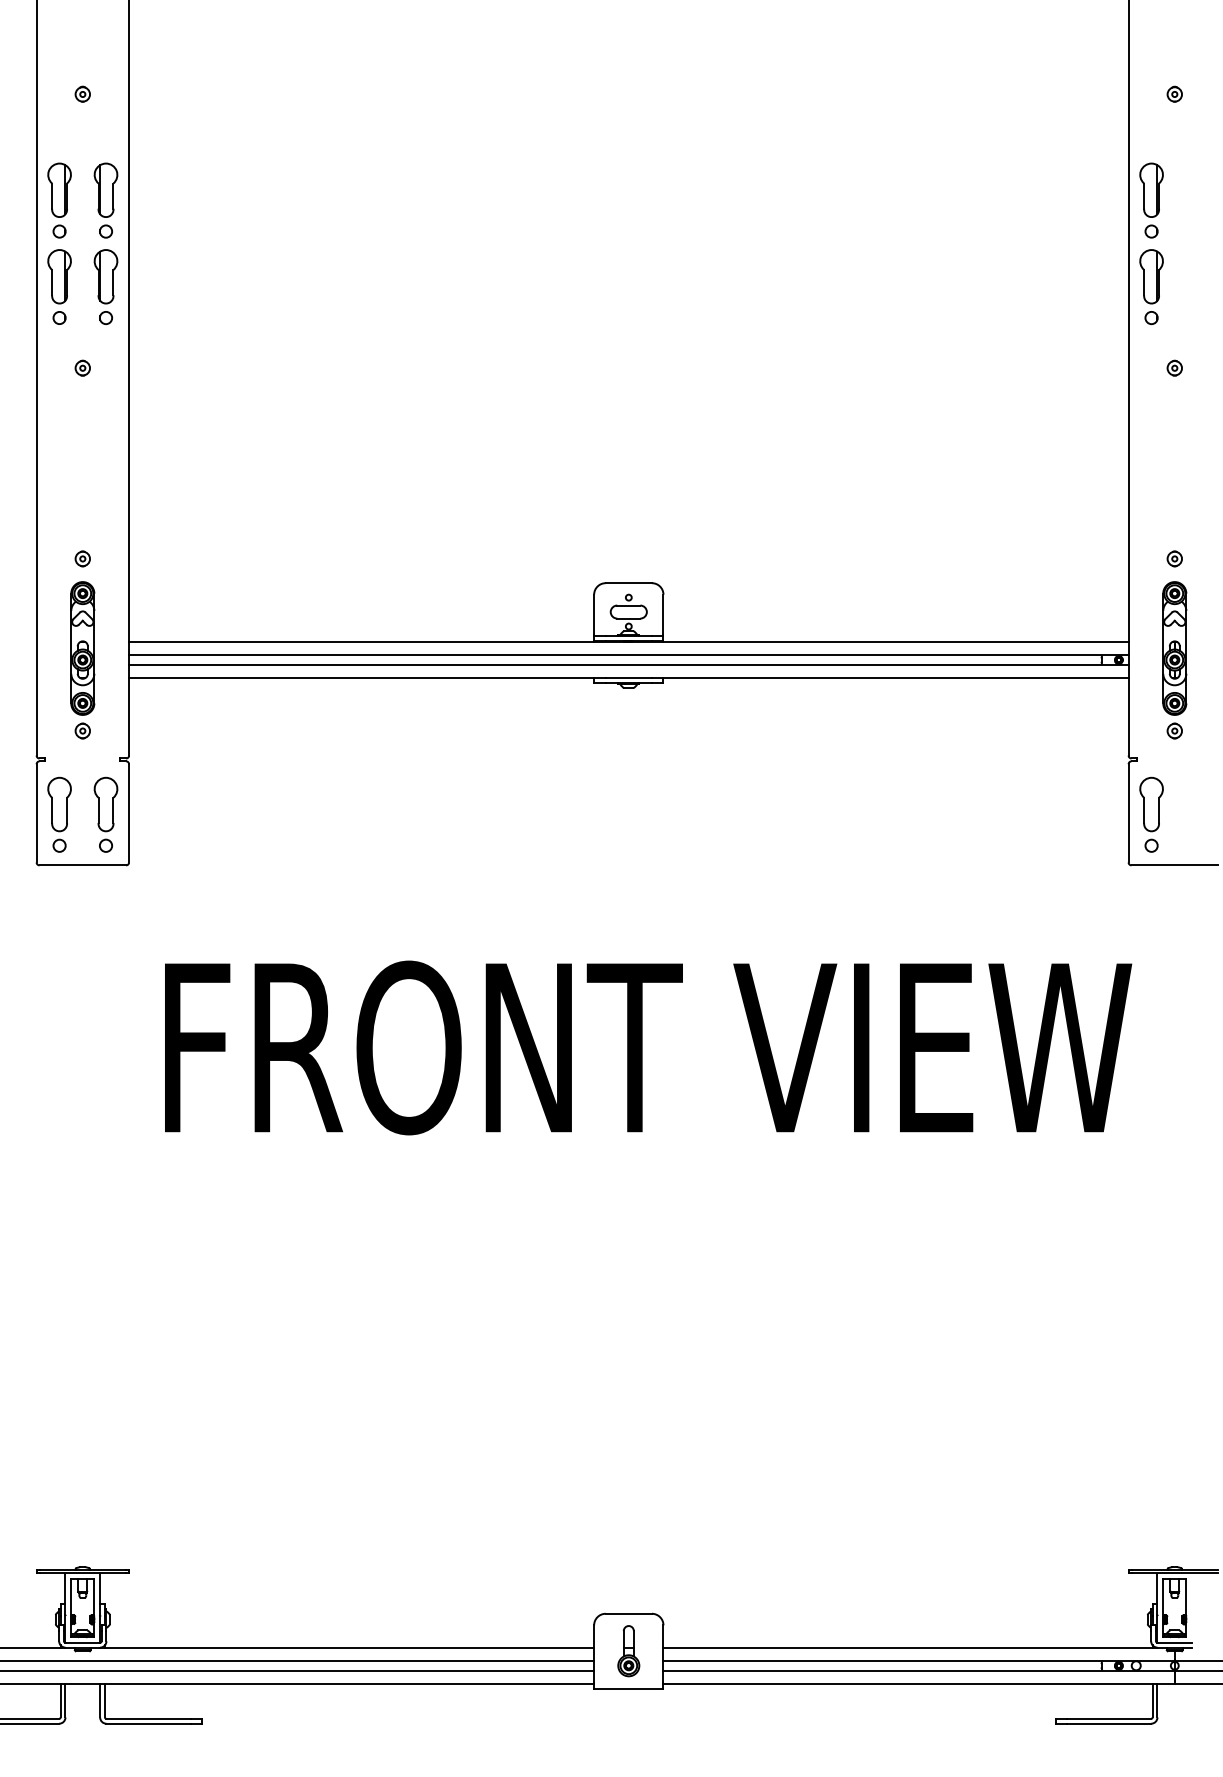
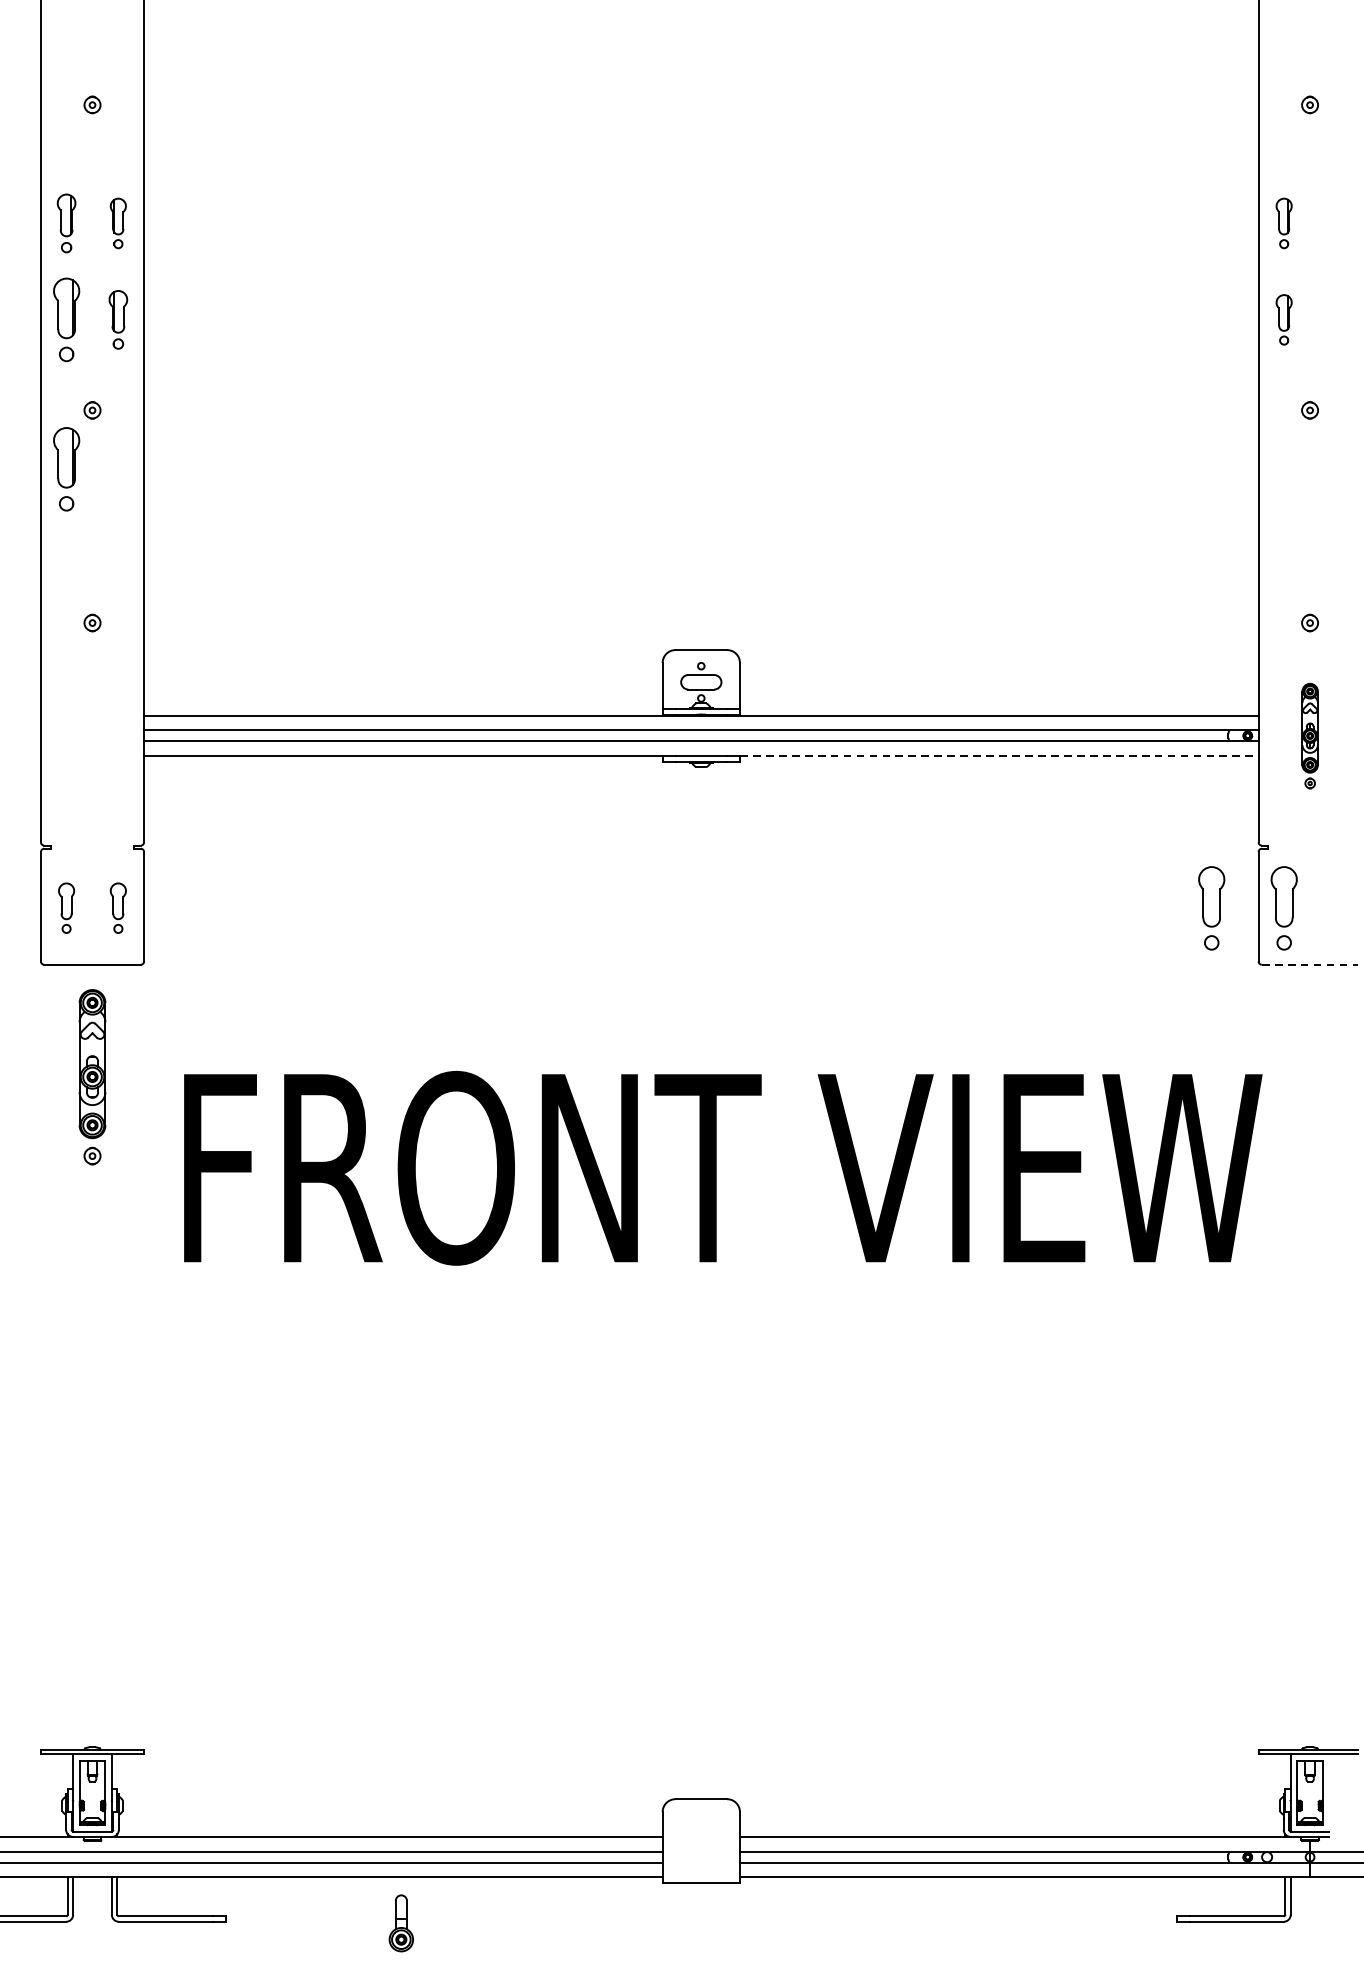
part: (59, 200) -> (66, 223), size x0.7
part: (105, 200) -> (117, 223), size x0.6
part: (1151, 200) -> (1284, 223), size x0.6
part: (105, 286) -> (117, 319), size x0.7
part: (1151, 286) -> (1284, 319), size x0.6
part: (59, 420) -> (66, 468), added
part: (82, 660) -> (92, 1077), moved
part: (1174, 660) -> (1309, 736), size x0.6
line: (896, 678) -> (999, 756), solid -> dashed
part: (59, 814) -> (66, 907), size x0.6
part: (105, 814) -> (117, 907), size x0.6
part: (1086, 814) -> (1211, 907), added
line: (1175, 865) -> (1310, 964), solid -> dashed
part: (628, 1651) -> (401, 1923), moved

